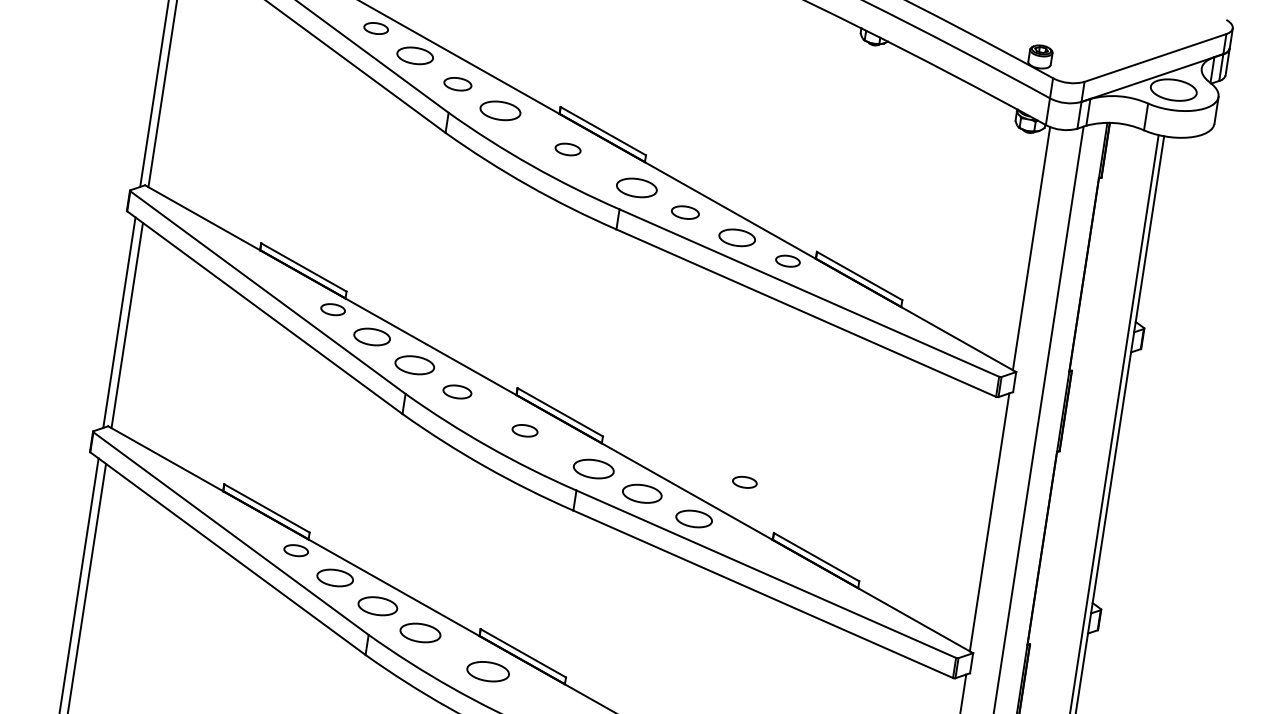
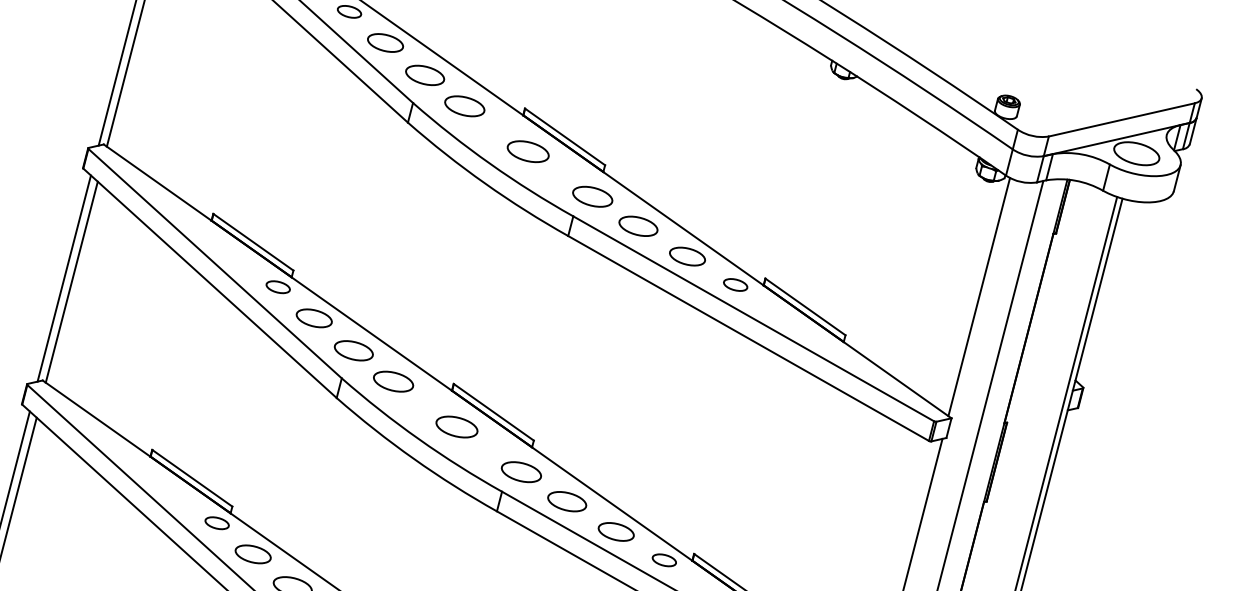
part: (457, 84) -> (424, 75), size x1.43
part: (567, 149) -> (527, 151), size x1.67
part: (685, 212) -> (638, 226), size x1.43
part: (457, 391) -> (393, 381), size x1.43
part: (524, 430) -> (456, 426), size x1.67
part: (744, 481) -> (664, 559), moved

